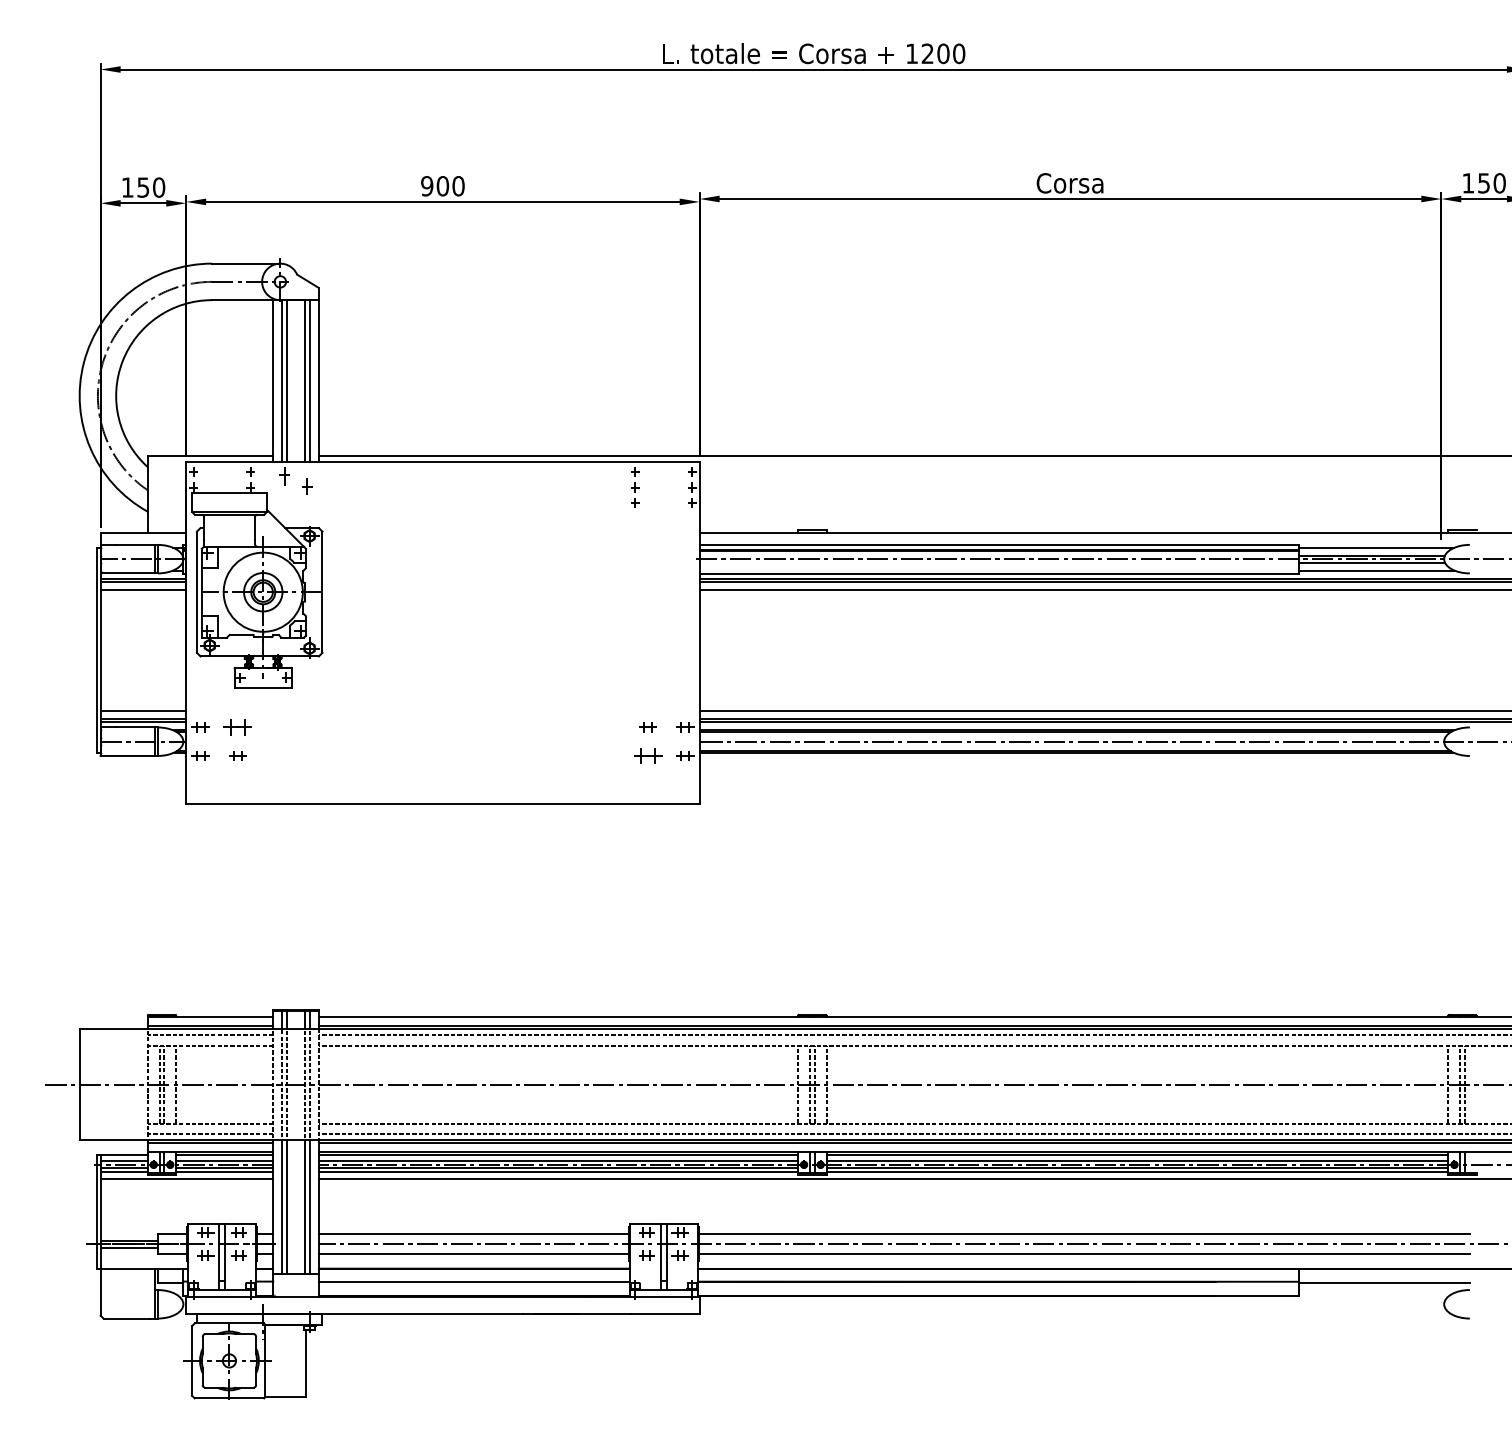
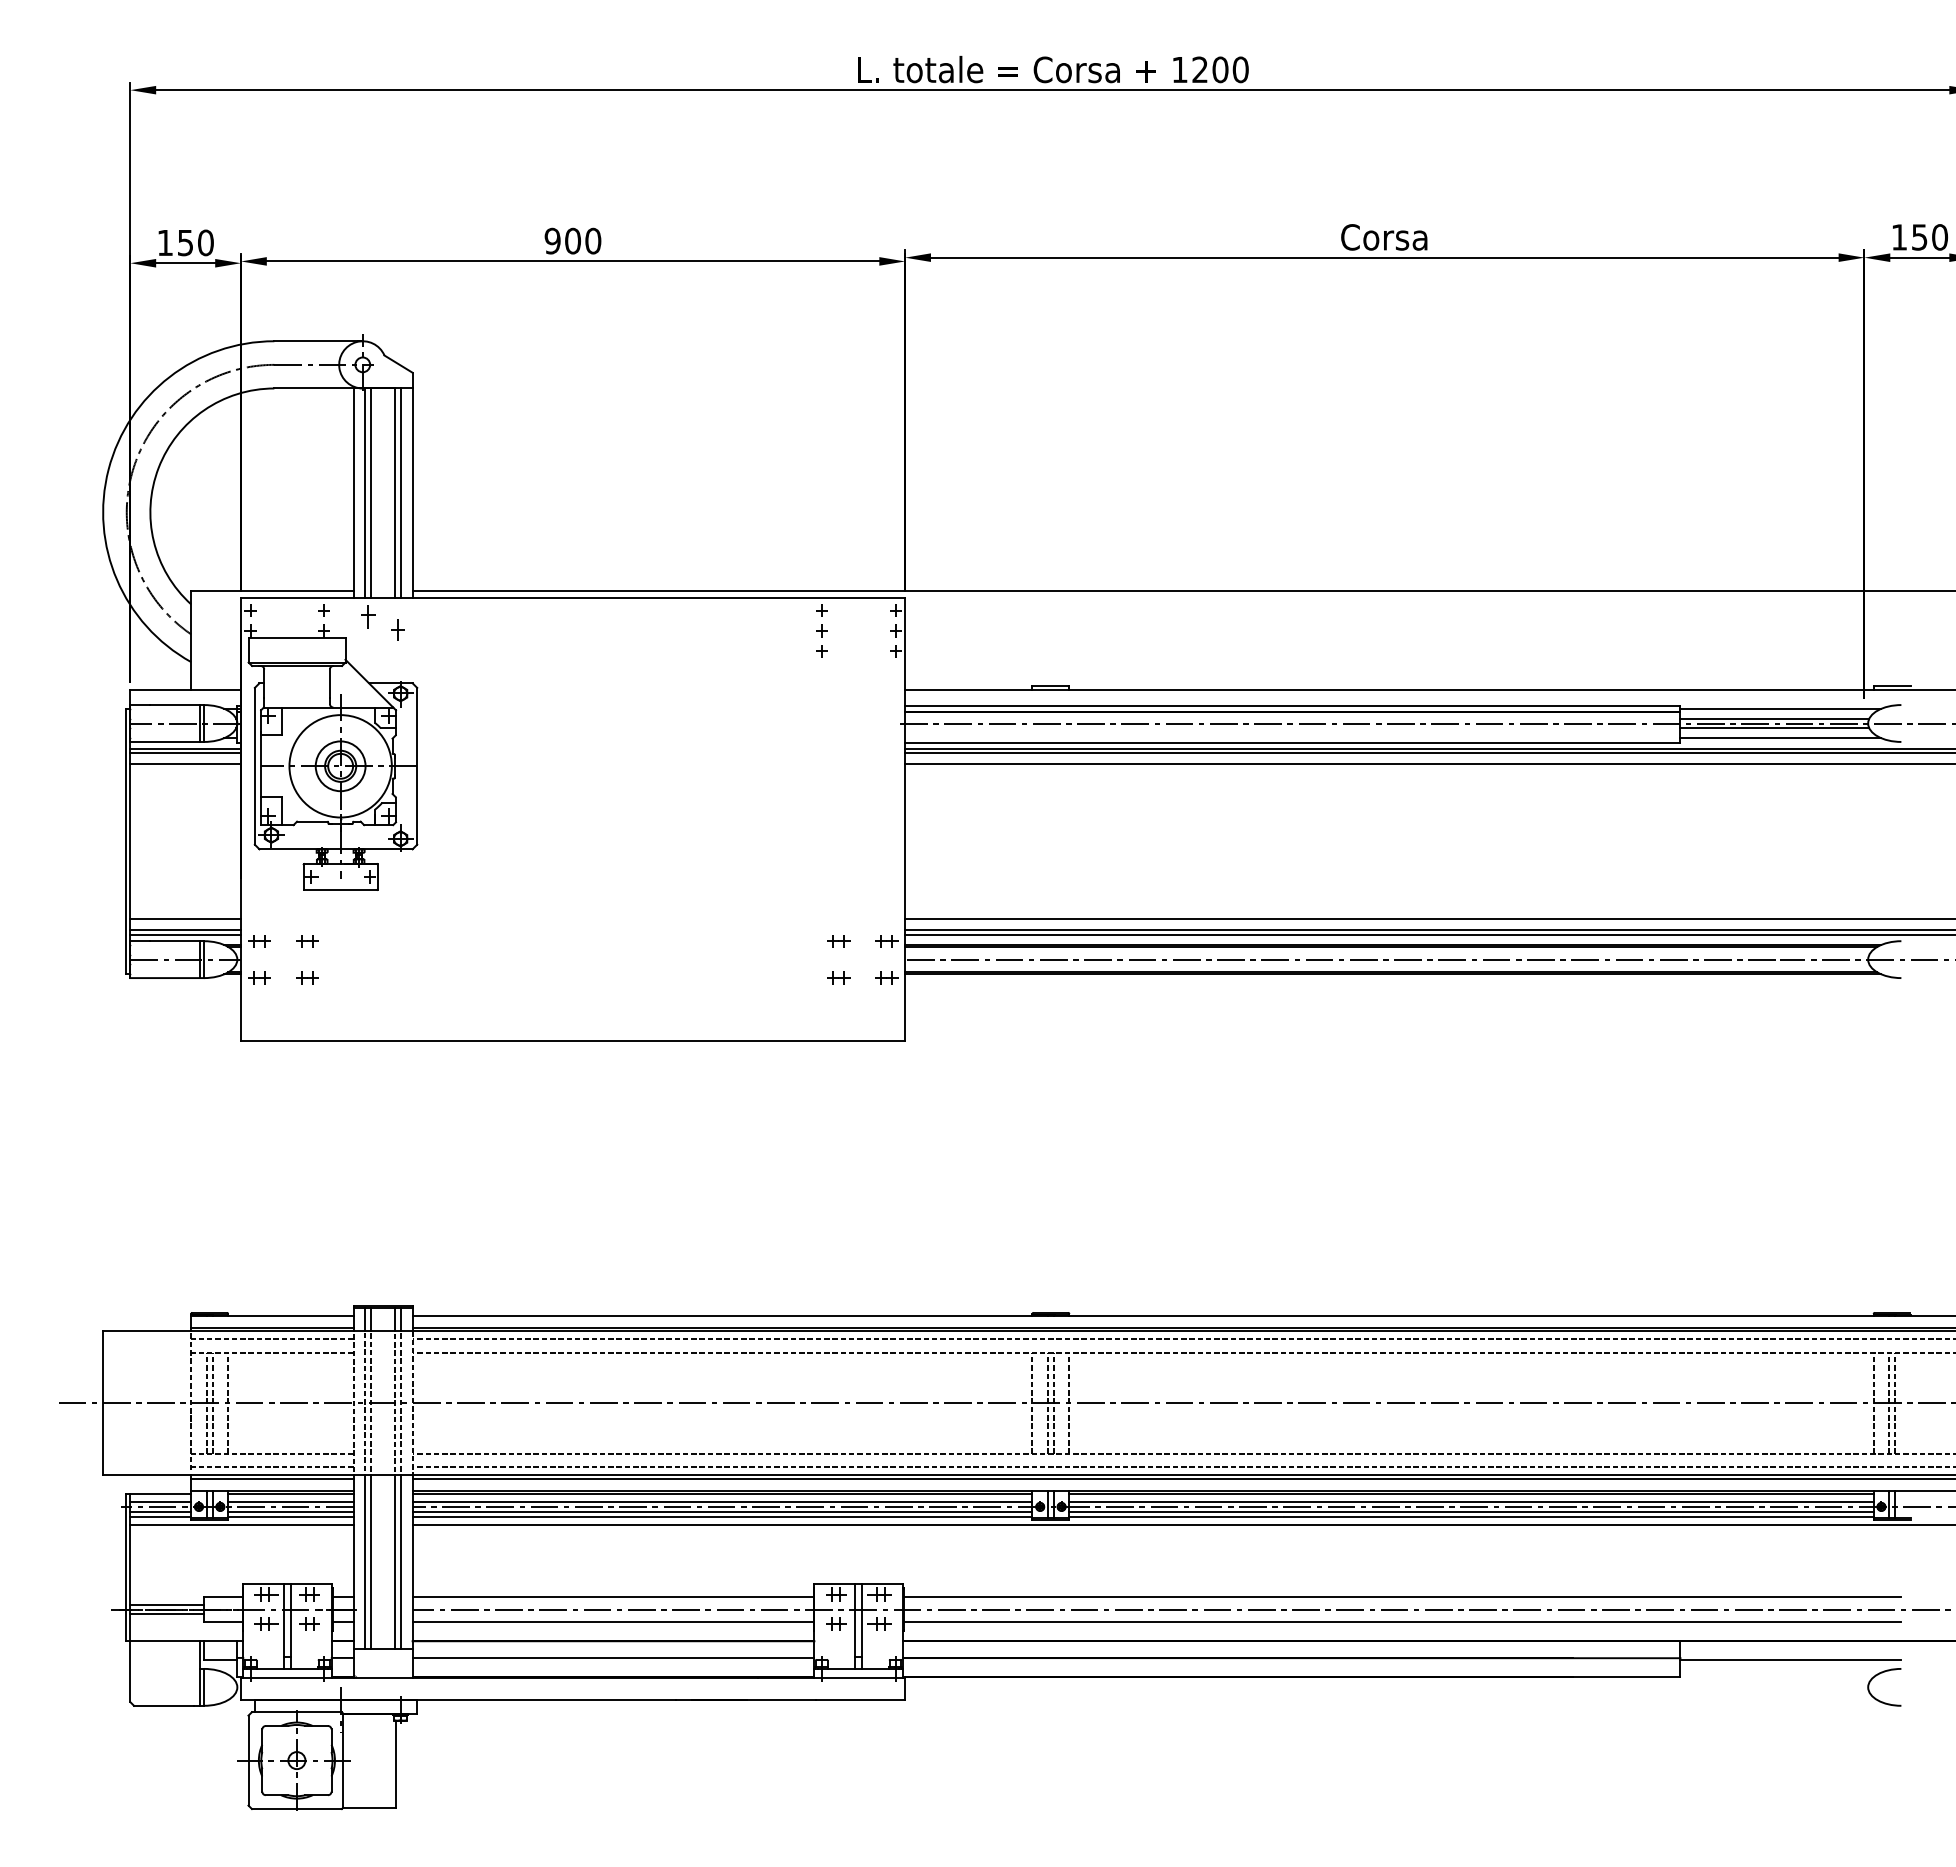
part: (237, 727) -> (307, 941), size x0.62
part: (648, 755) -> (838, 977), size x0.62

